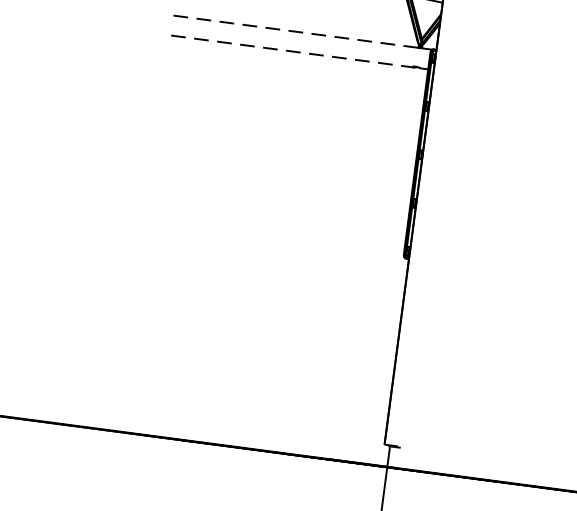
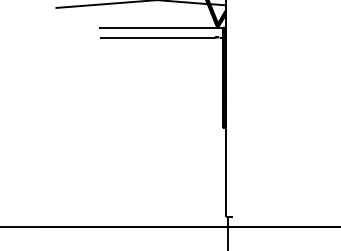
line: (294, 32) -> (157, 28), dashed -> solid
line: (293, 51) -> (158, 37), dashed -> solid

